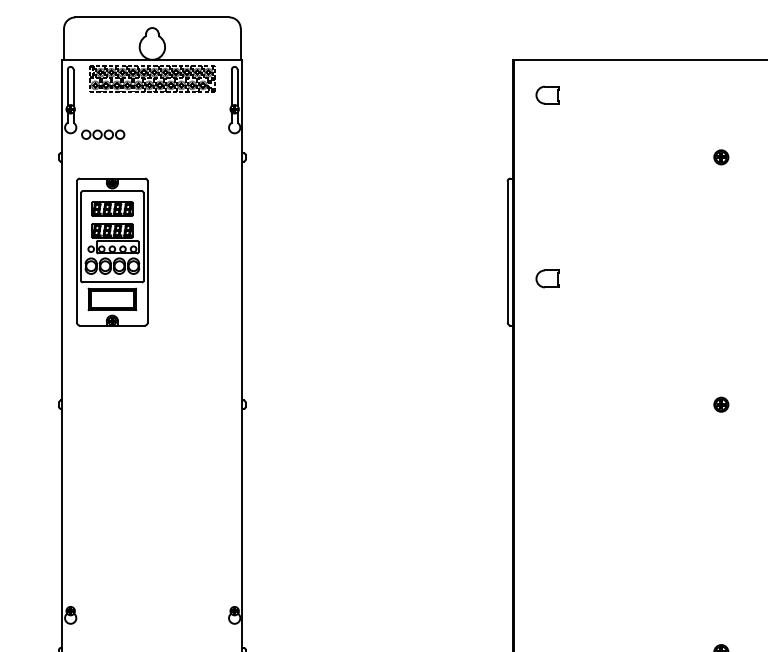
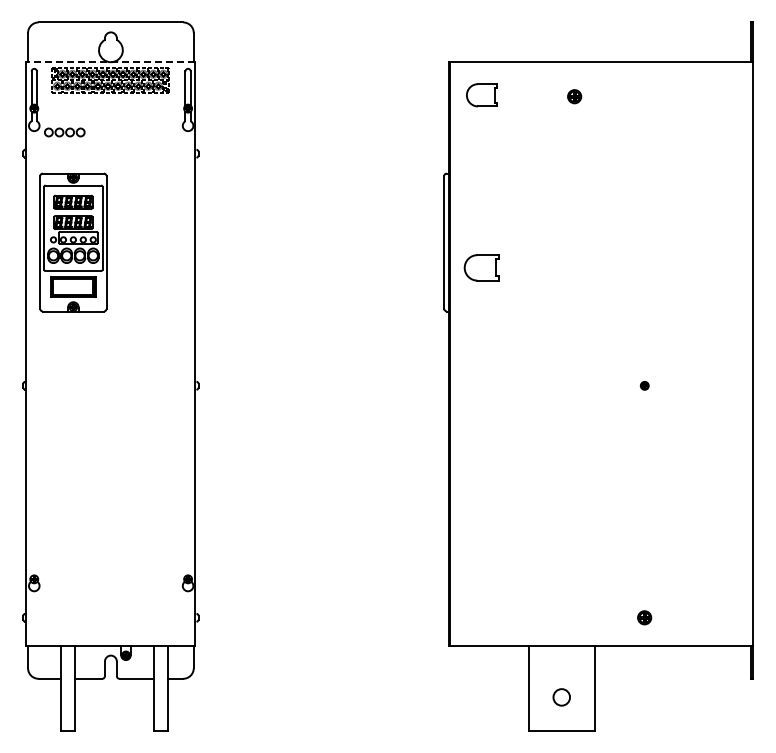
line: (151, 60) -> (110, 62), solid -> dashed
part: (547, 95) -> (481, 95), size x1.4
part: (721, 157) -> (574, 96), moved
part: (547, 278) -> (481, 267), size x1.6
part: (721, 404) -> (644, 385), size x0.6

